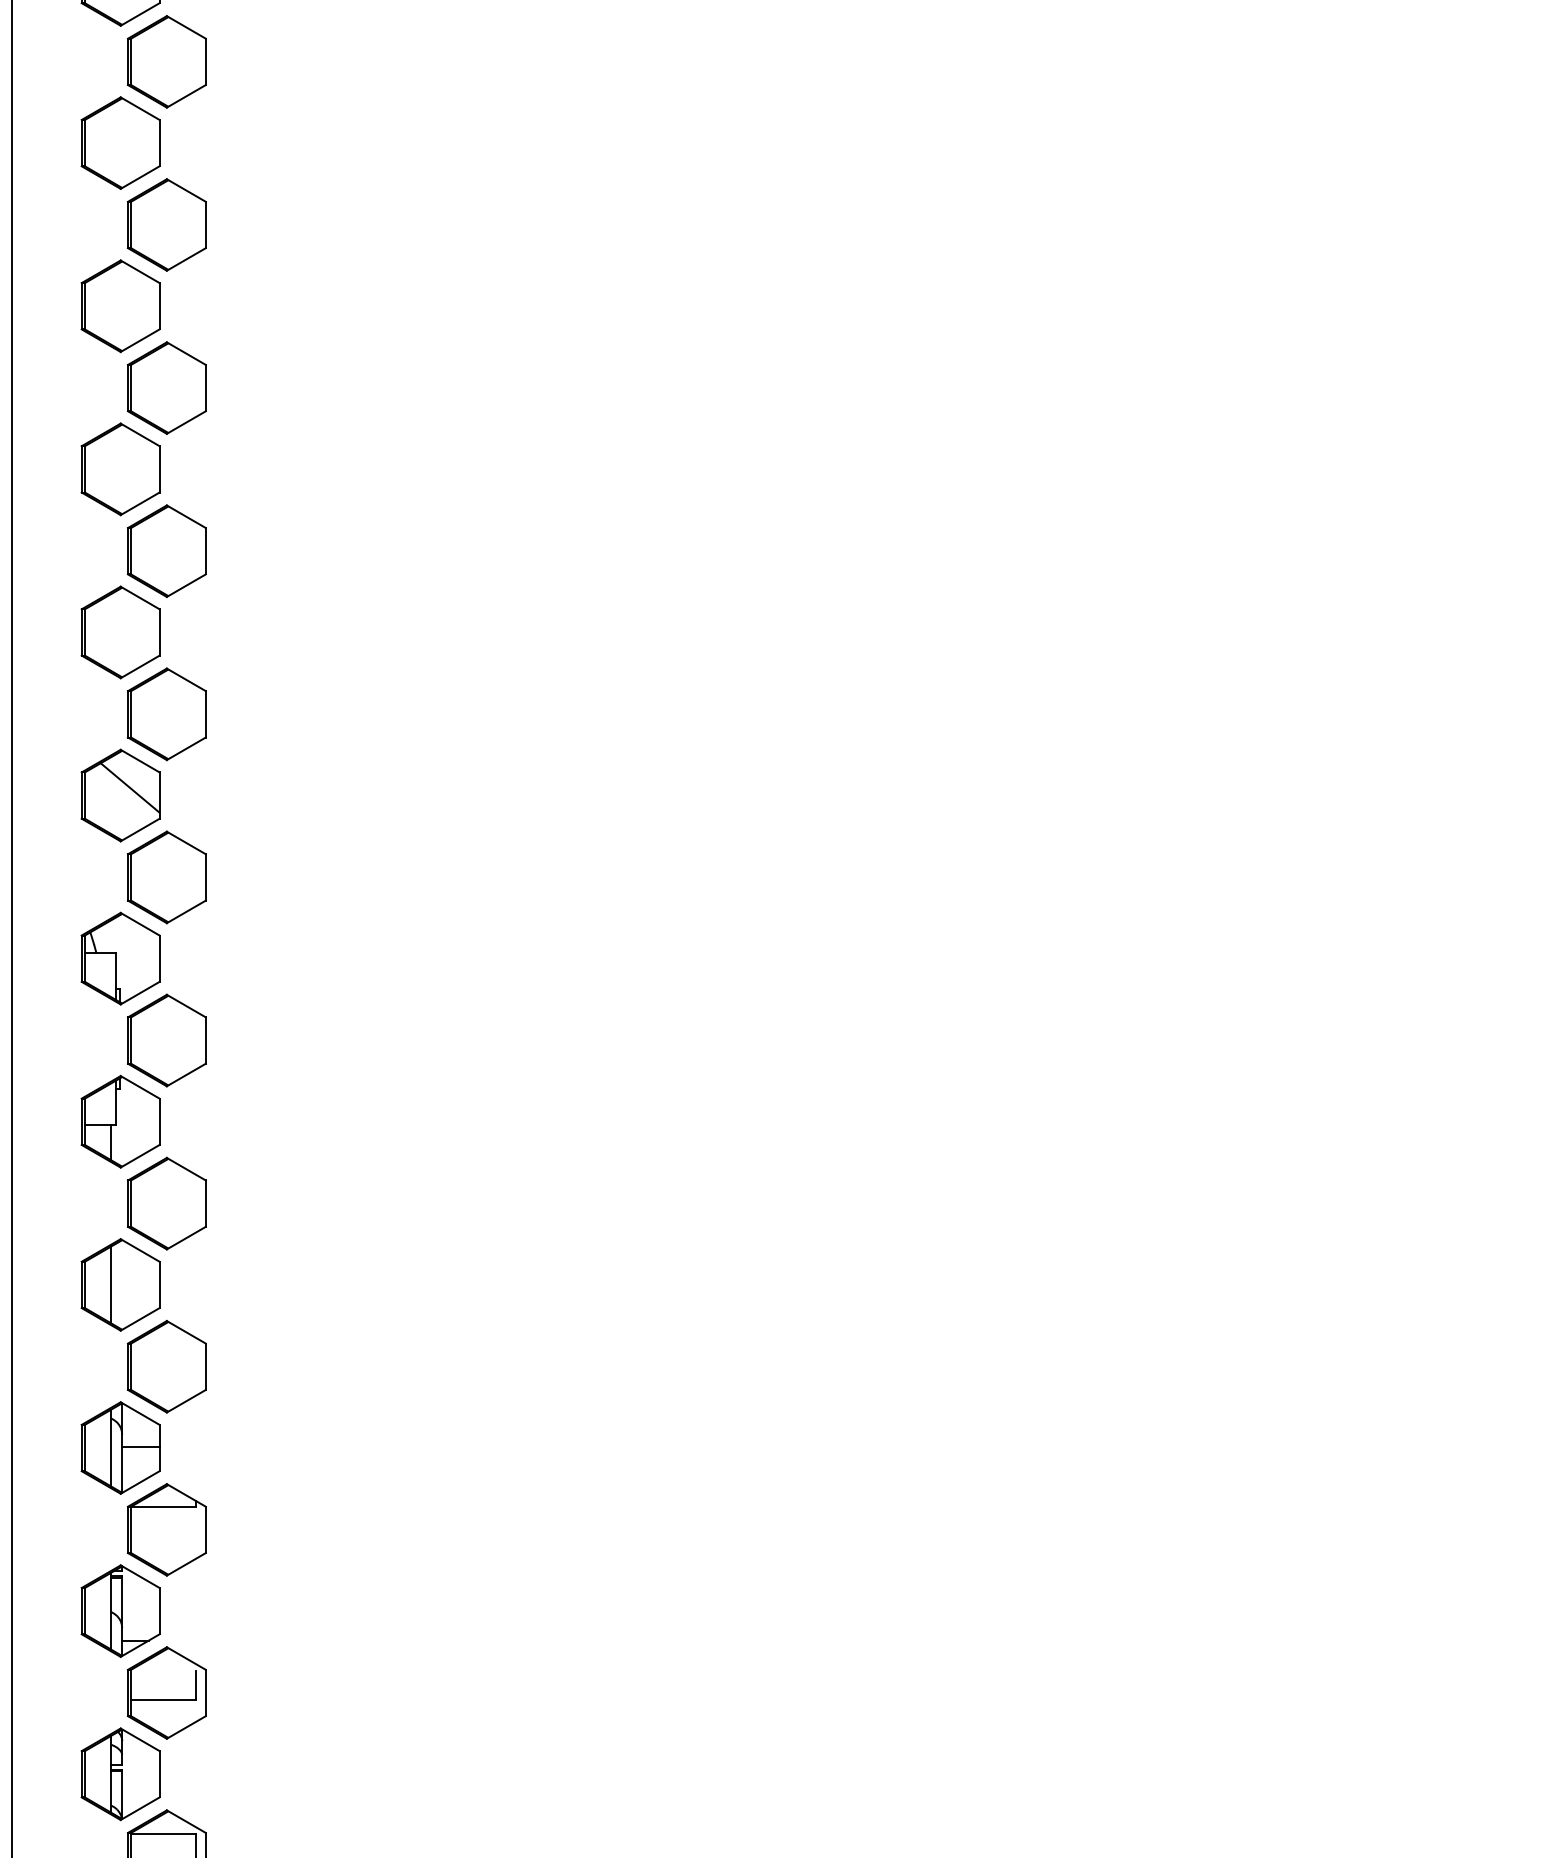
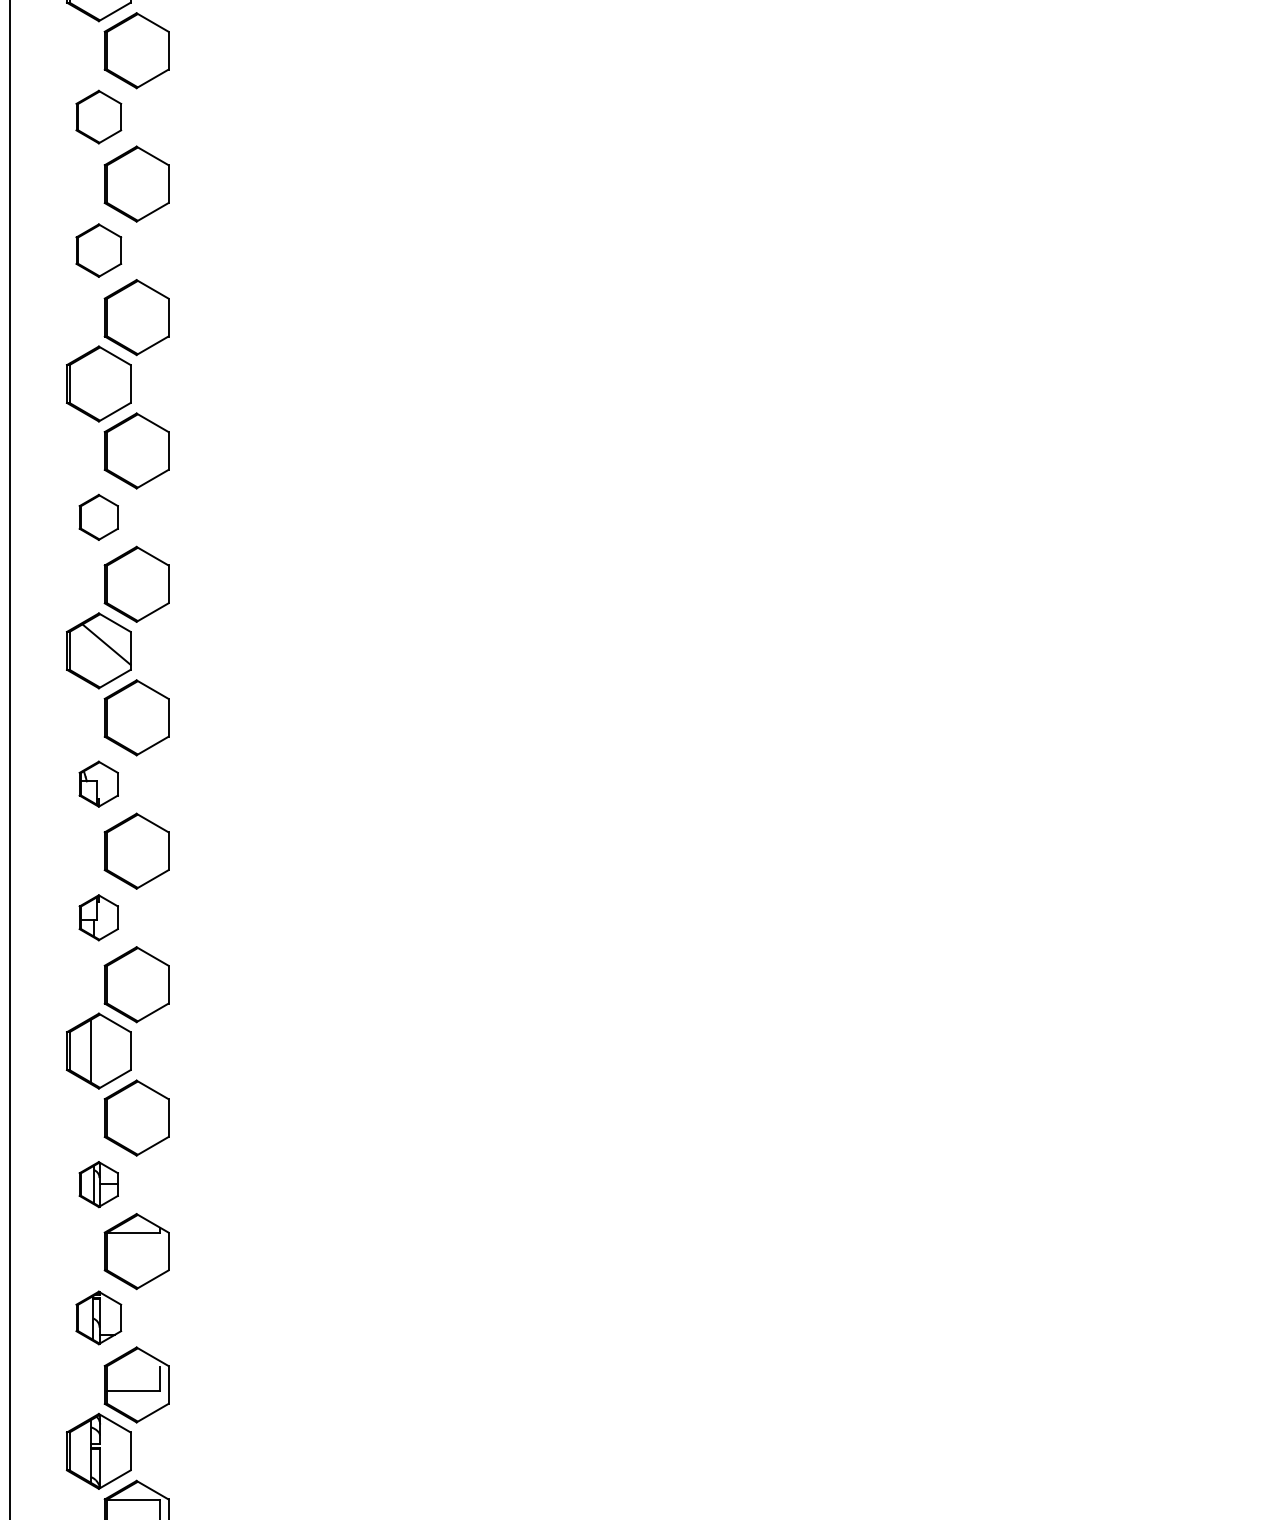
part: (120, 142) -> (98, 116), size x0.7
part: (120, 306) -> (98, 250), size x0.7
part: (120, 632) -> (98, 517), size x0.6
part: (120, 958) -> (98, 784), size x0.6
part: (120, 1121) -> (98, 917), size x0.6
part: (120, 1447) -> (98, 1184), size x0.6
part: (120, 1610) -> (98, 1317), size x0.7

